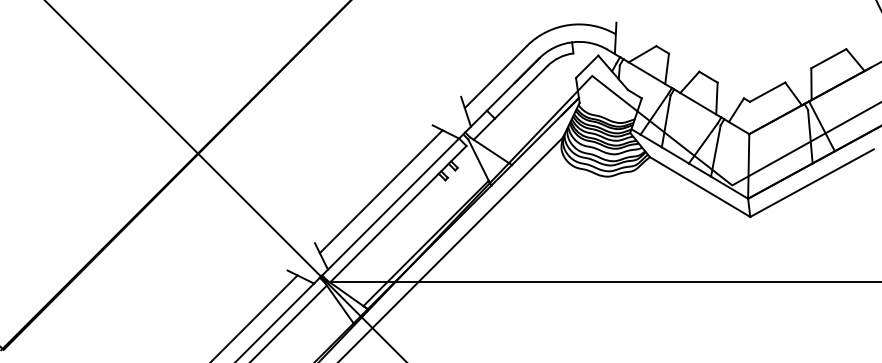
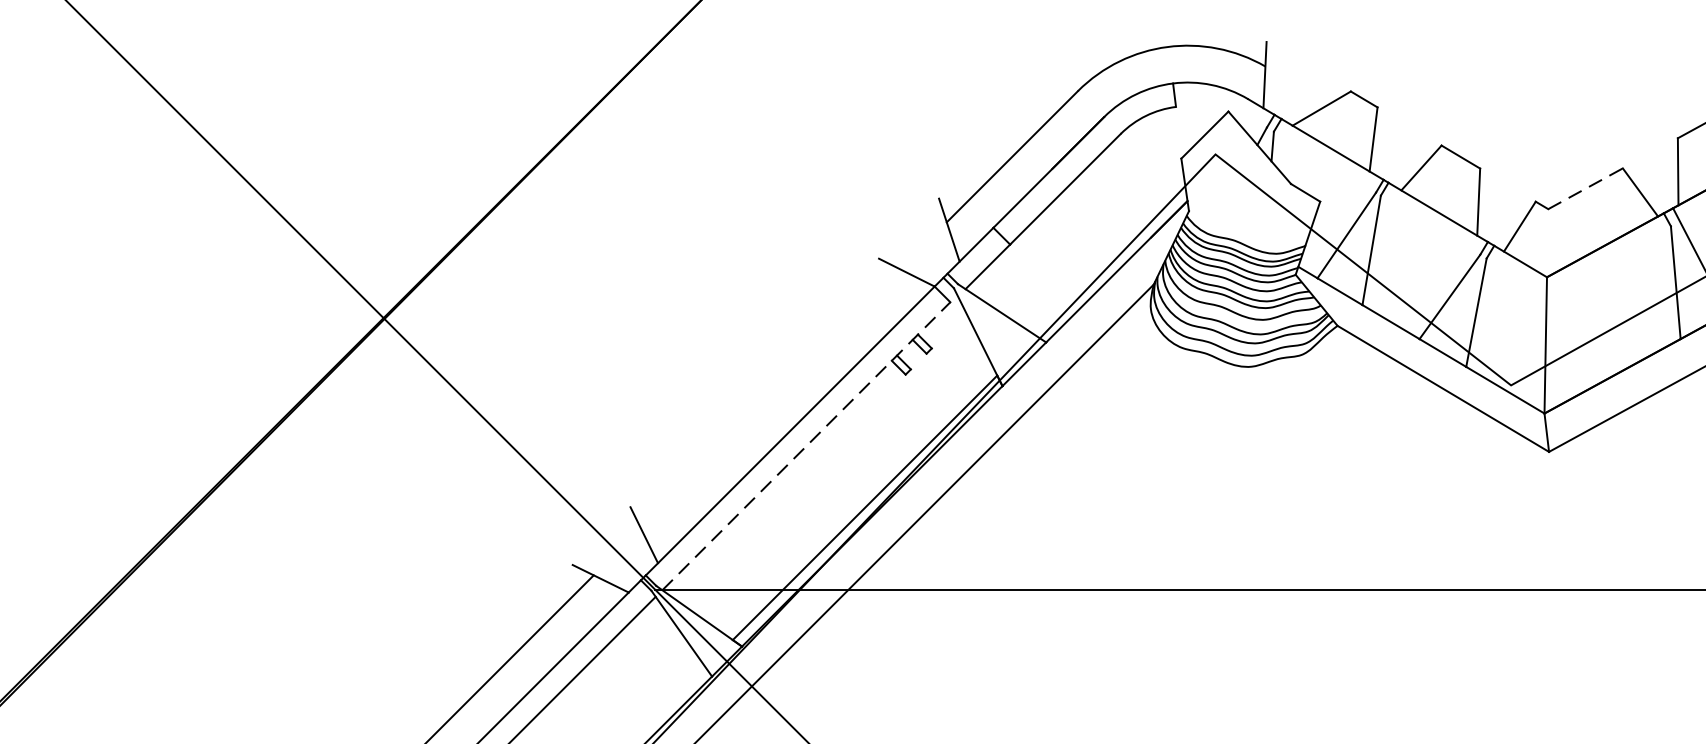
line: (768, 92) -> (1587, 189), solid -> dashed
line: (380, 191) -> (768, 398), removed
line: (398, 214) -> (806, 446), solid -> dashed

